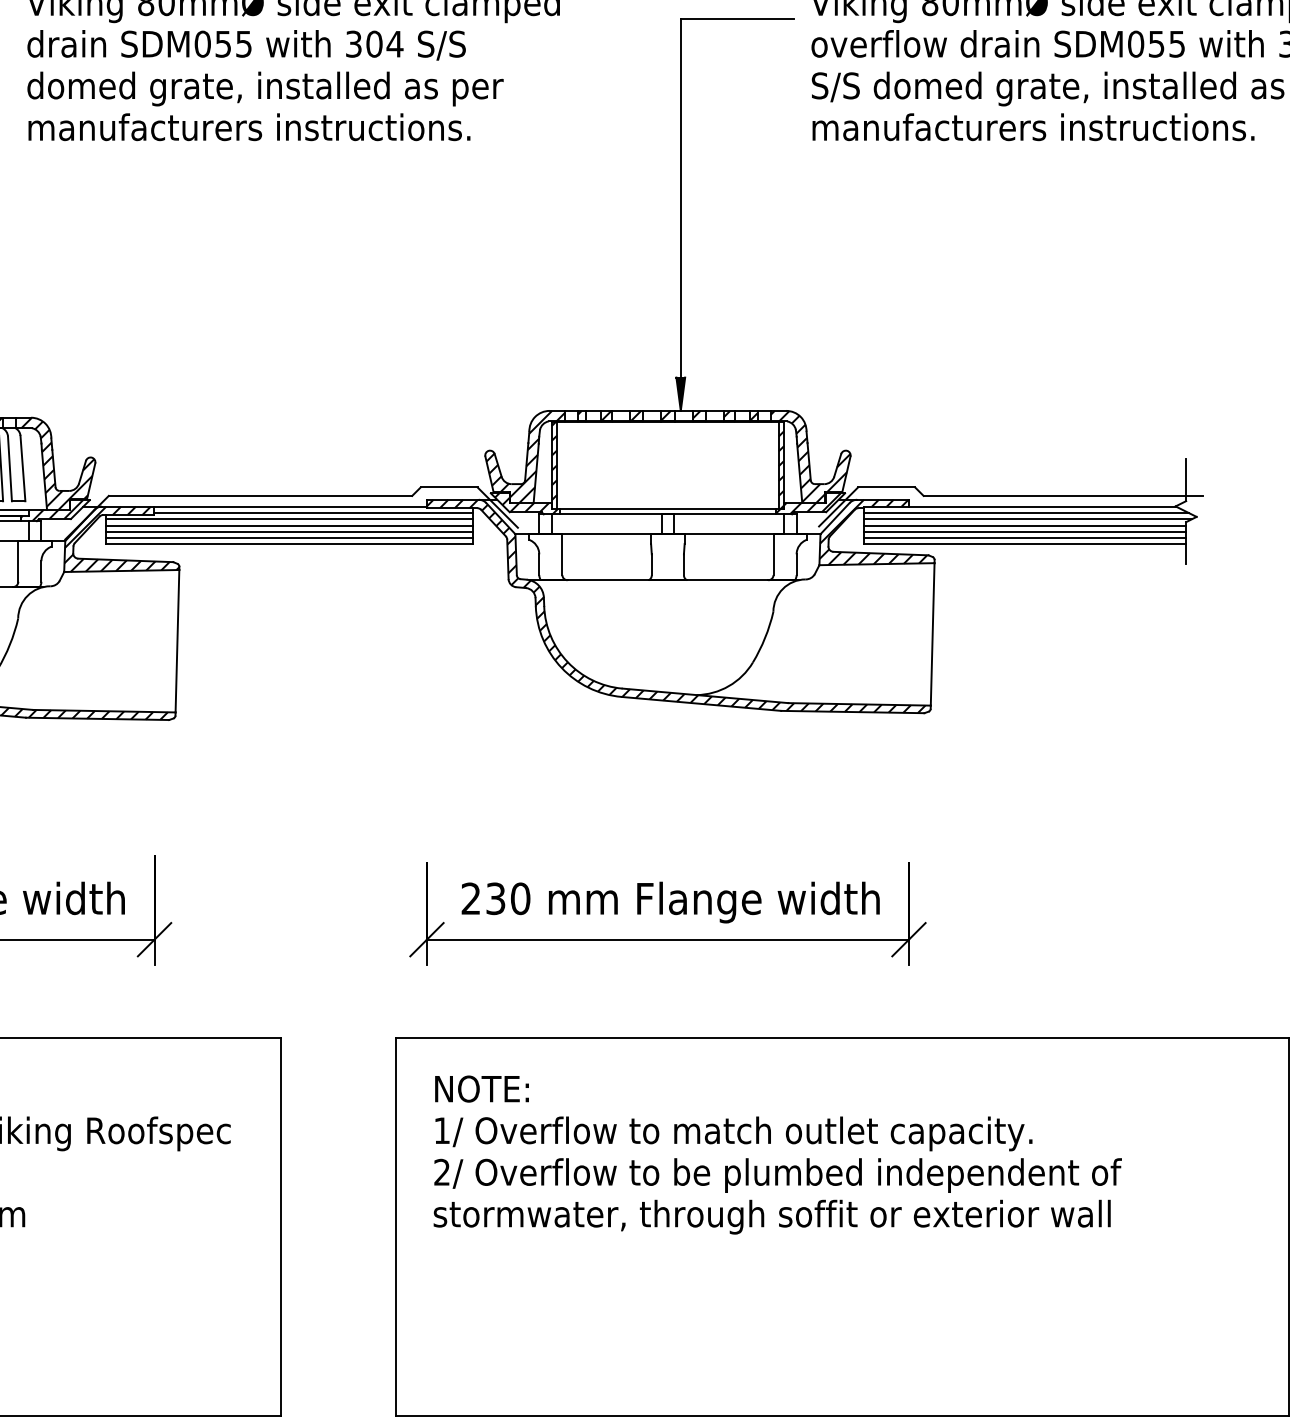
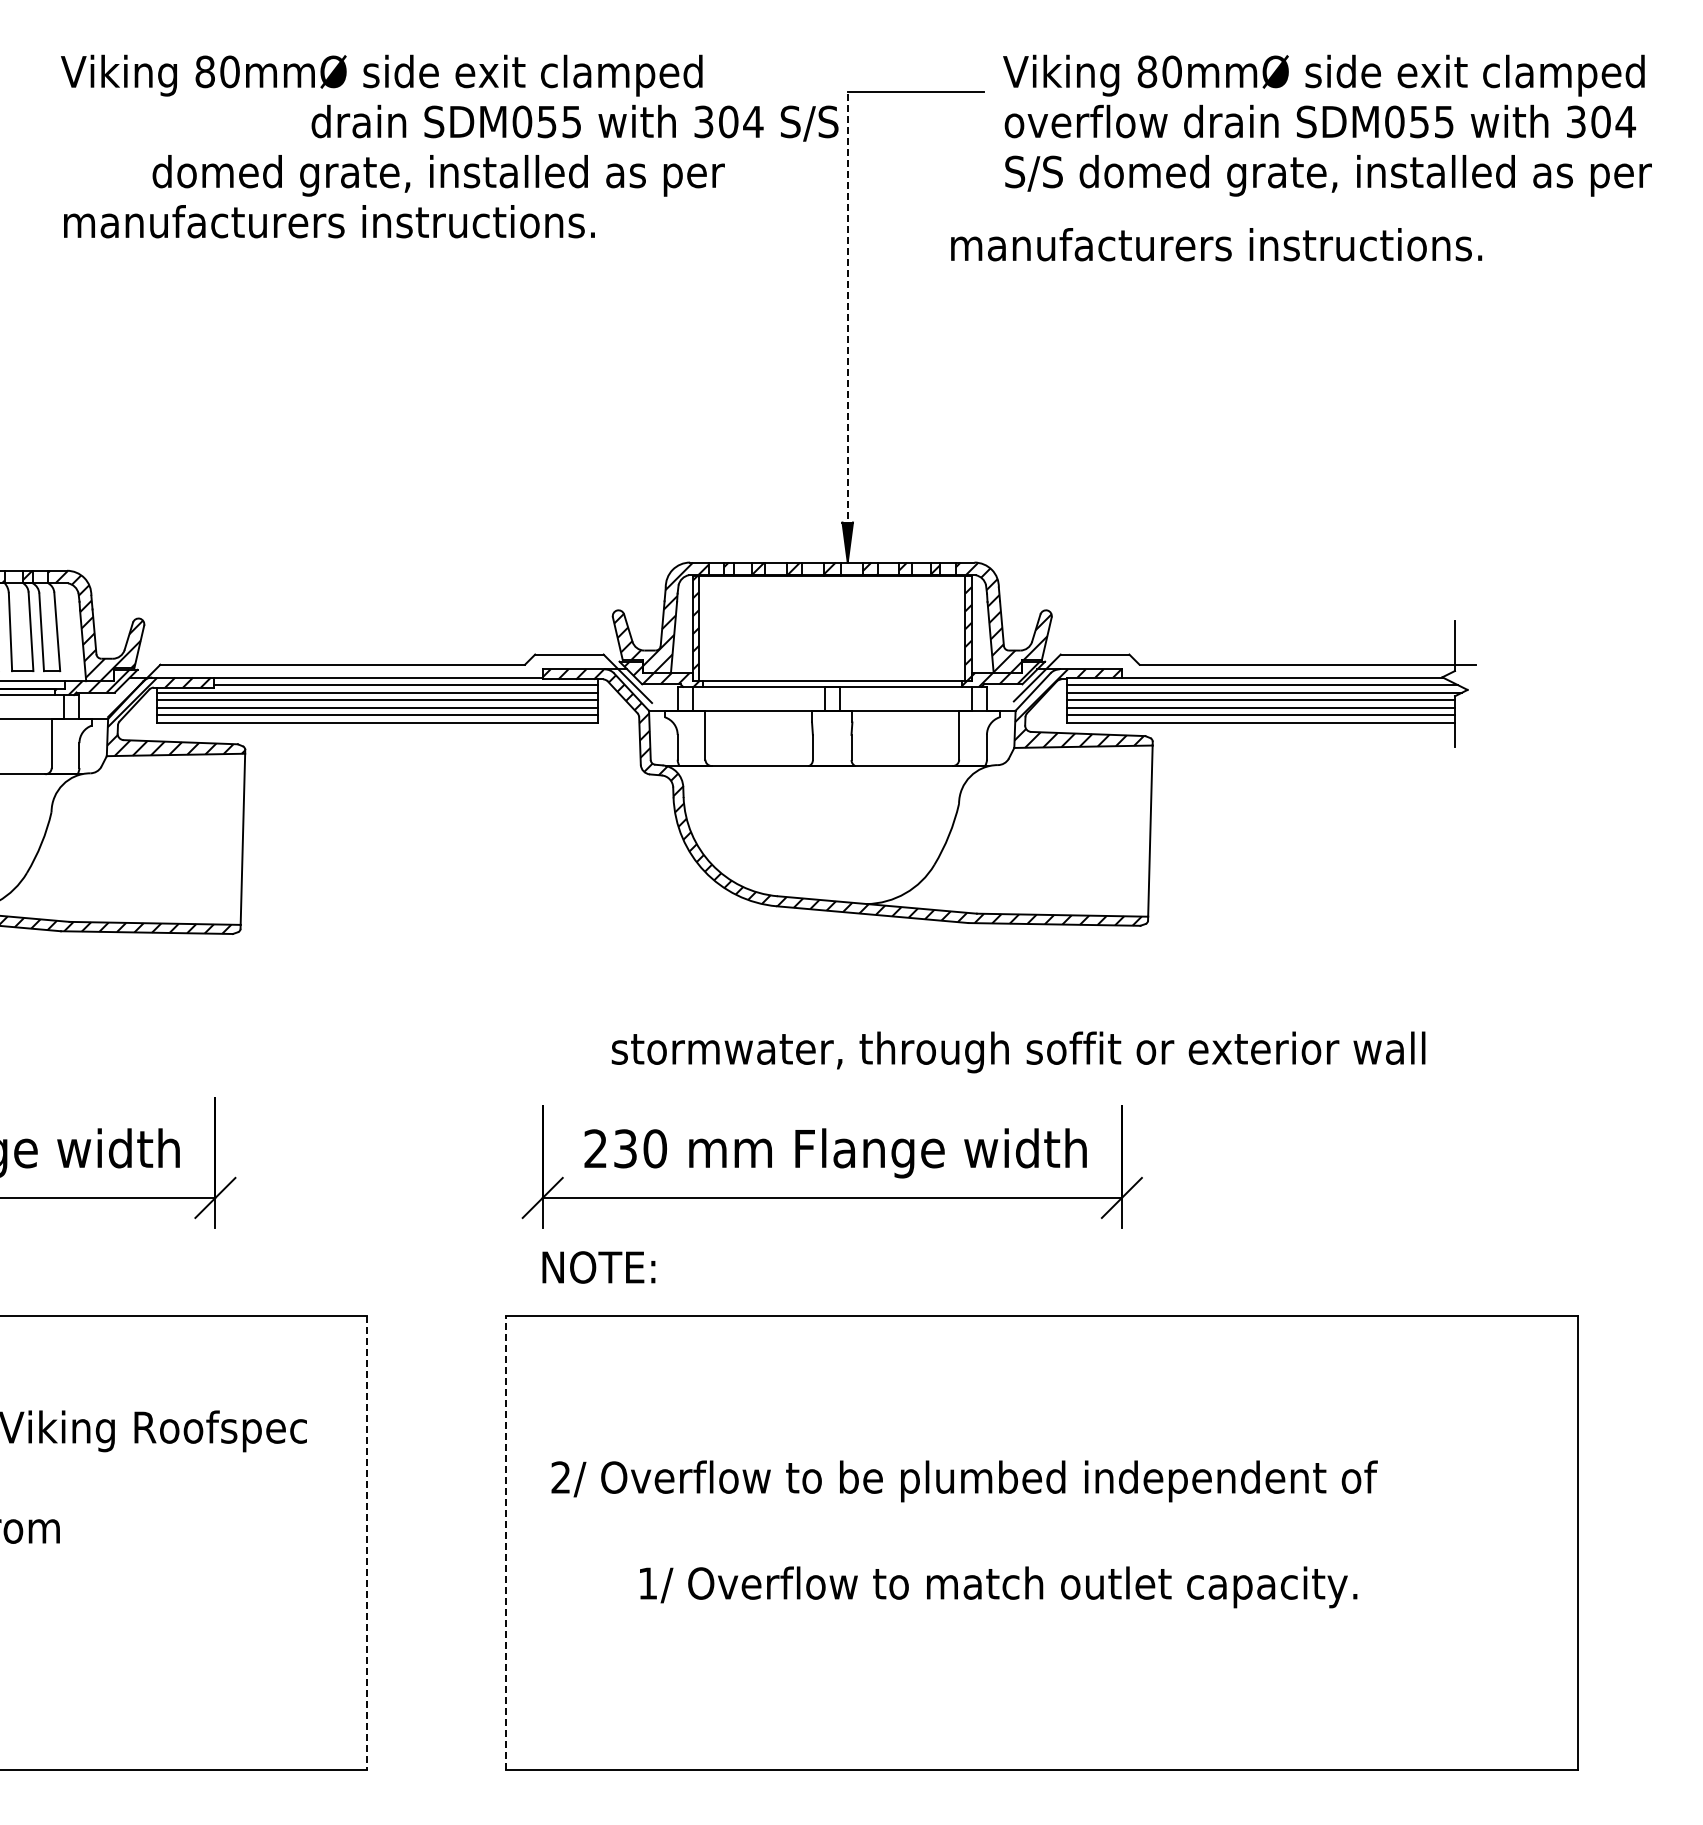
text: (246, 44) -> (574, 122), moved
text: (265, 88) -> (438, 175), moved
text: (1033, 127) -> (1216, 244), moved
line: (680, 214) -> (847, 326), solid -> dashed
text: (481, 1089) -> (598, 1267), moved
text: (733, 1134) -> (998, 1587), moved
text: (772, 1217) -> (1018, 1052), moved
line: (396, 1226) -> (506, 1542), solid -> dashed
line: (281, 1227) -> (367, 1543), solid -> dashed

